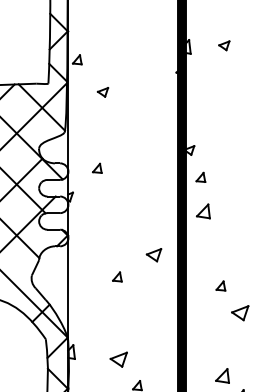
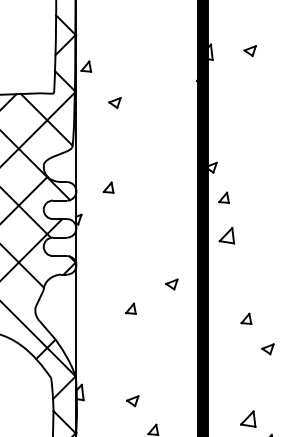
part: (153, 255) -> (171, 284), size x0.71
part: (239, 313) -> (267, 349), size x0.62
part: (118, 360) -> (132, 401), size x0.62

